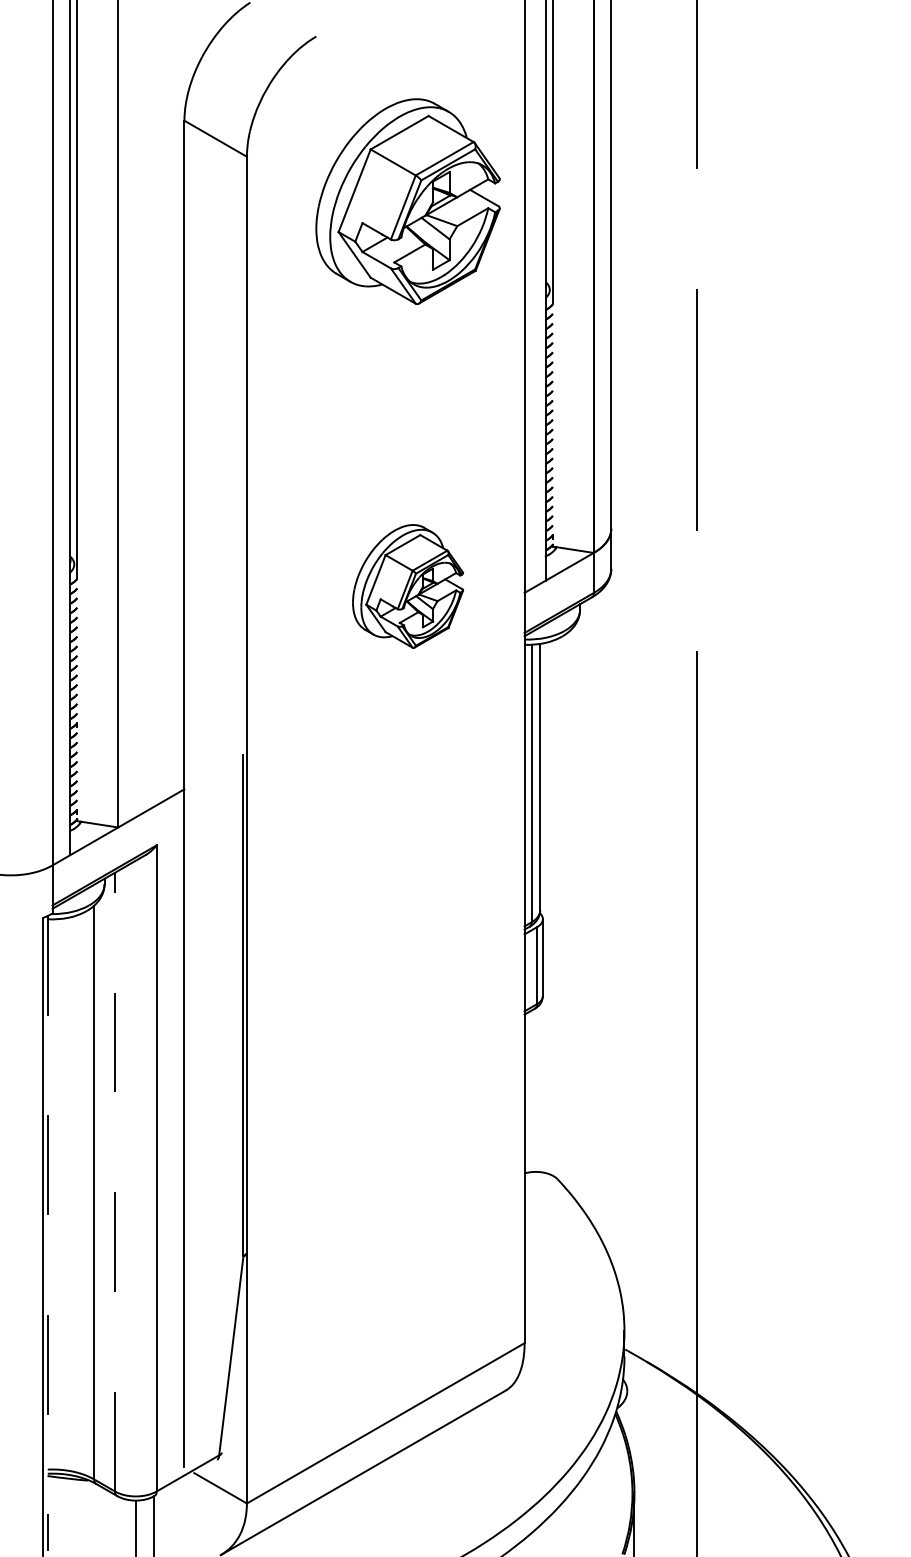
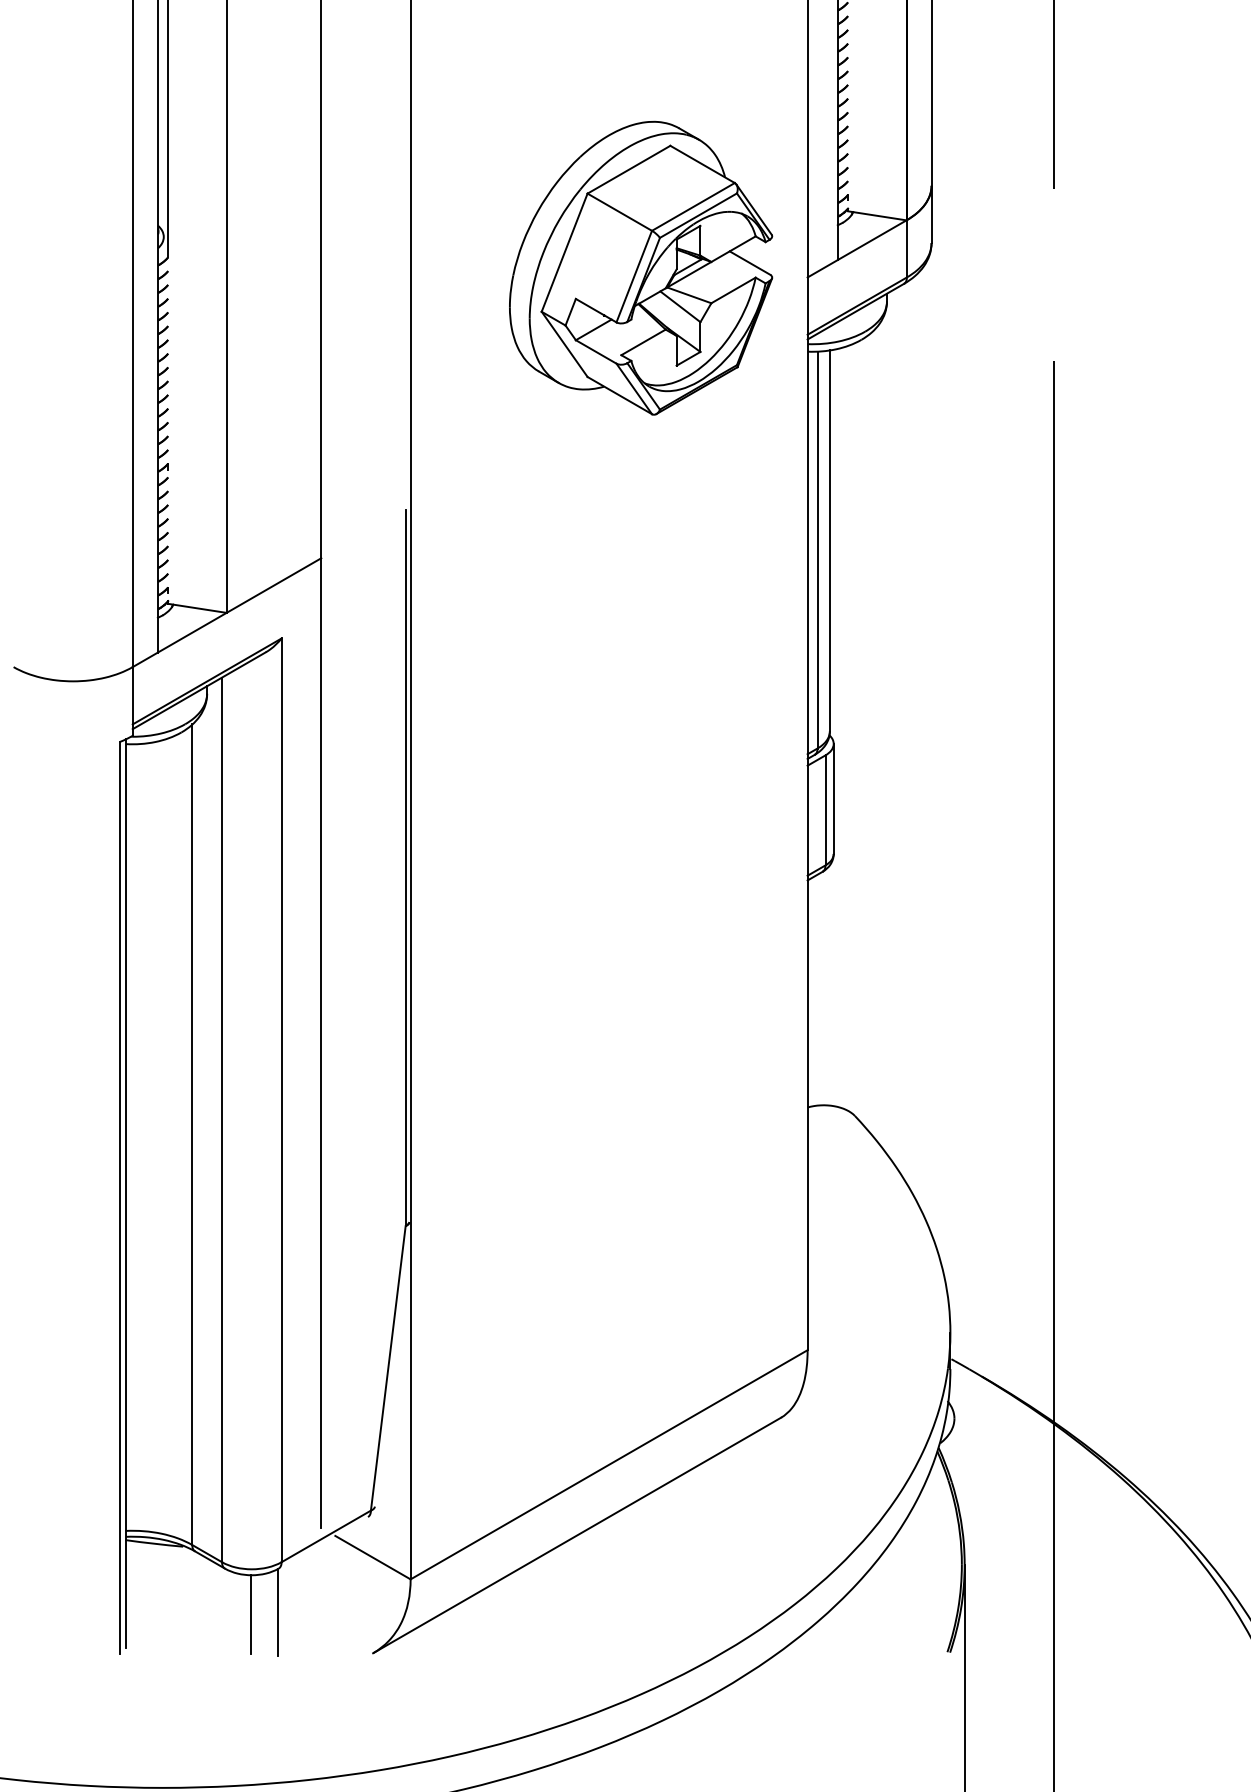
part: (407, 586) -> (640, 268), size x1.67
line: (115, 1181) -> (222, 1119), dashed -> solid
line: (47, 1233) -> (125, 1193), dashed -> solid

